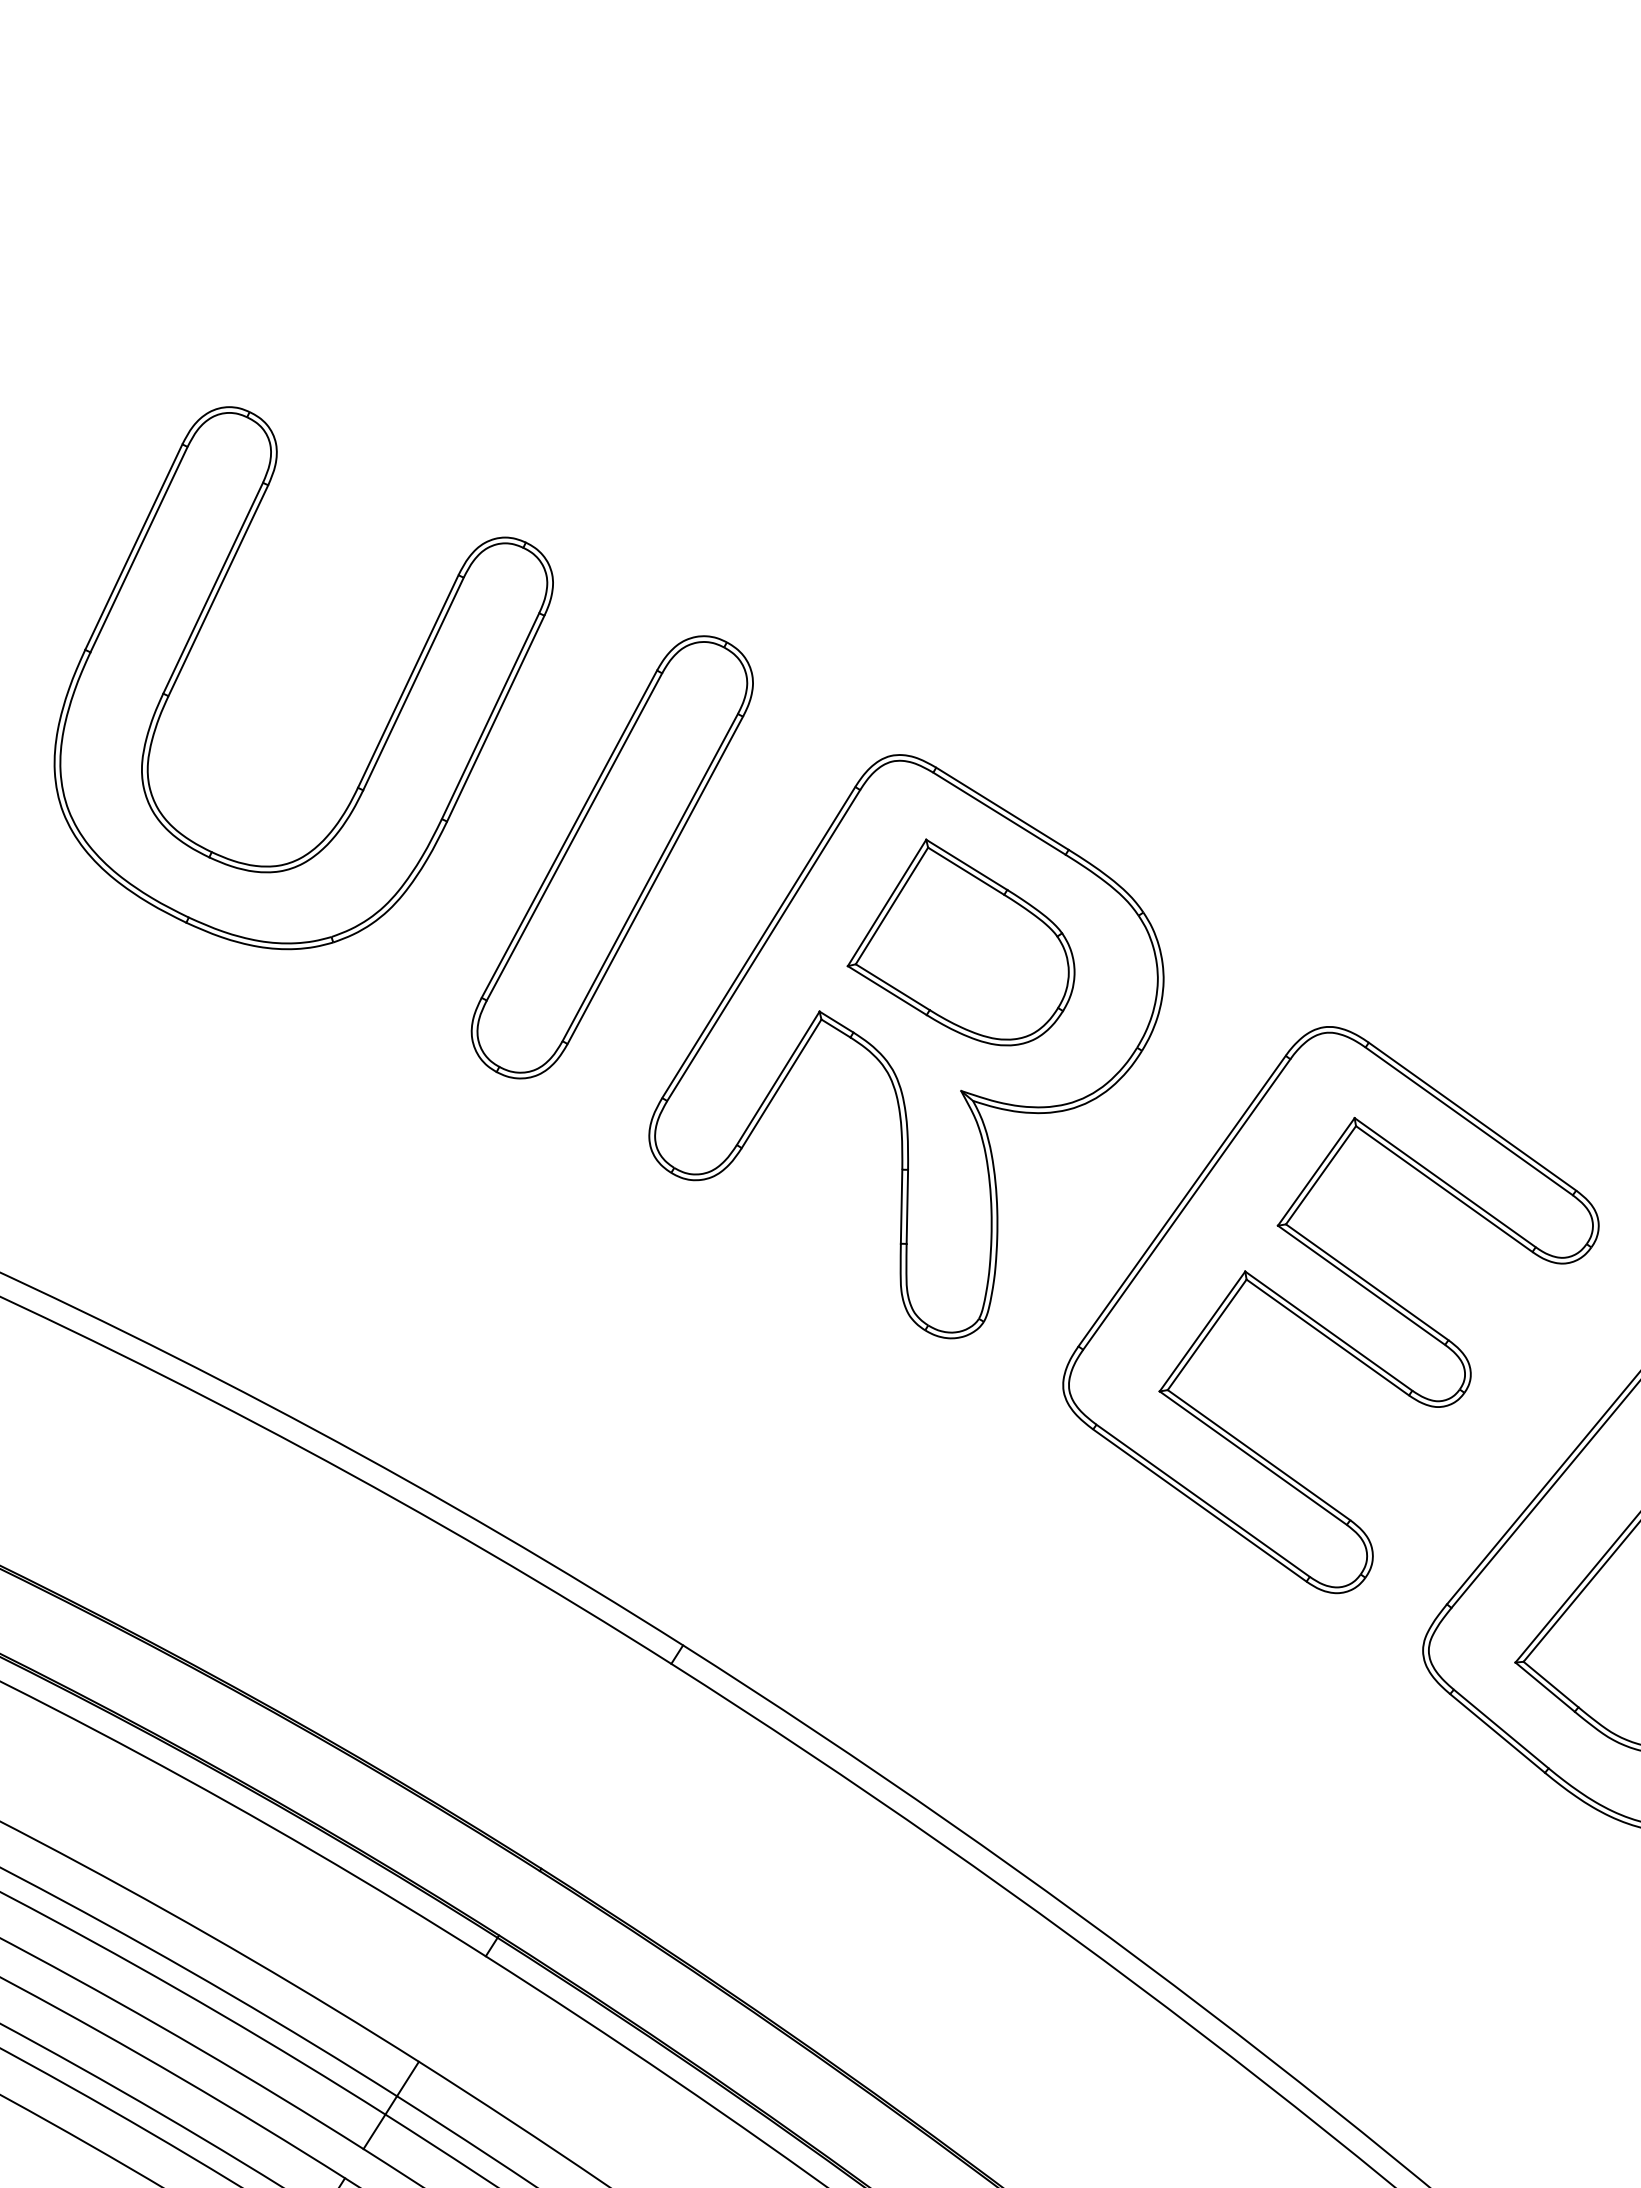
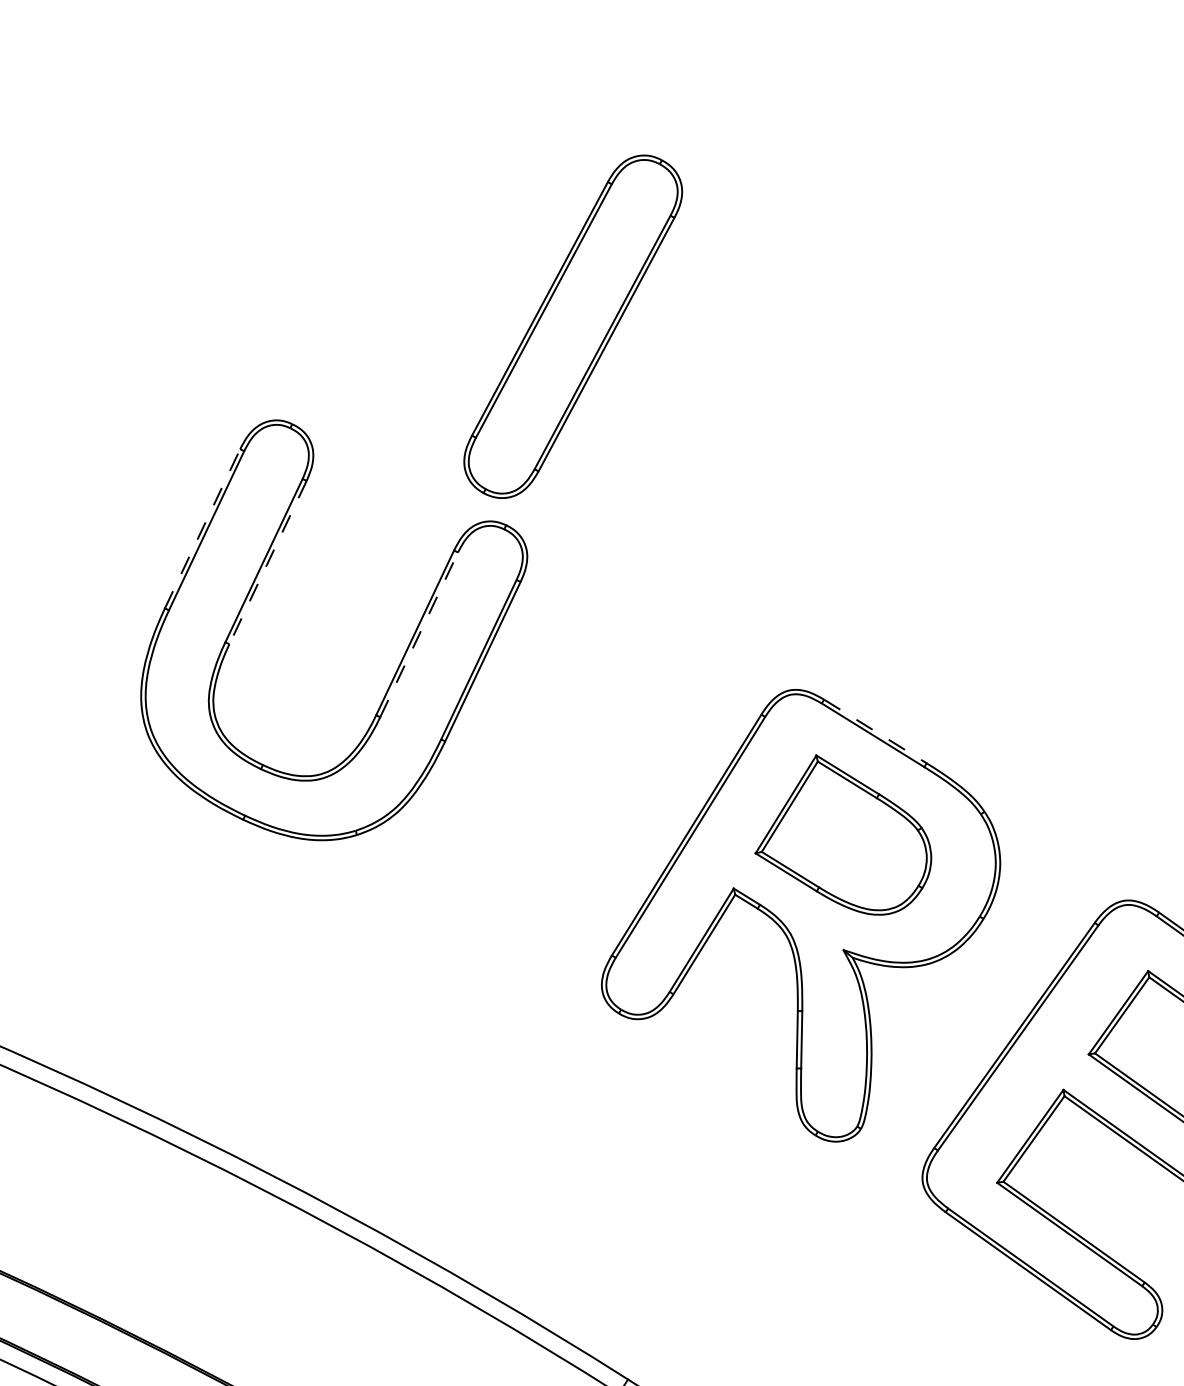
line: (133, 547) -> (202, 529), solid -> dashed
line: (218, 590) -> (268, 562), solid -> dashed
line: (413, 684) -> (419, 635), solid -> dashed
line: (1002, 808) -> (875, 731), solid -> dashed
part: (611, 857) -> (572, 326), moved

